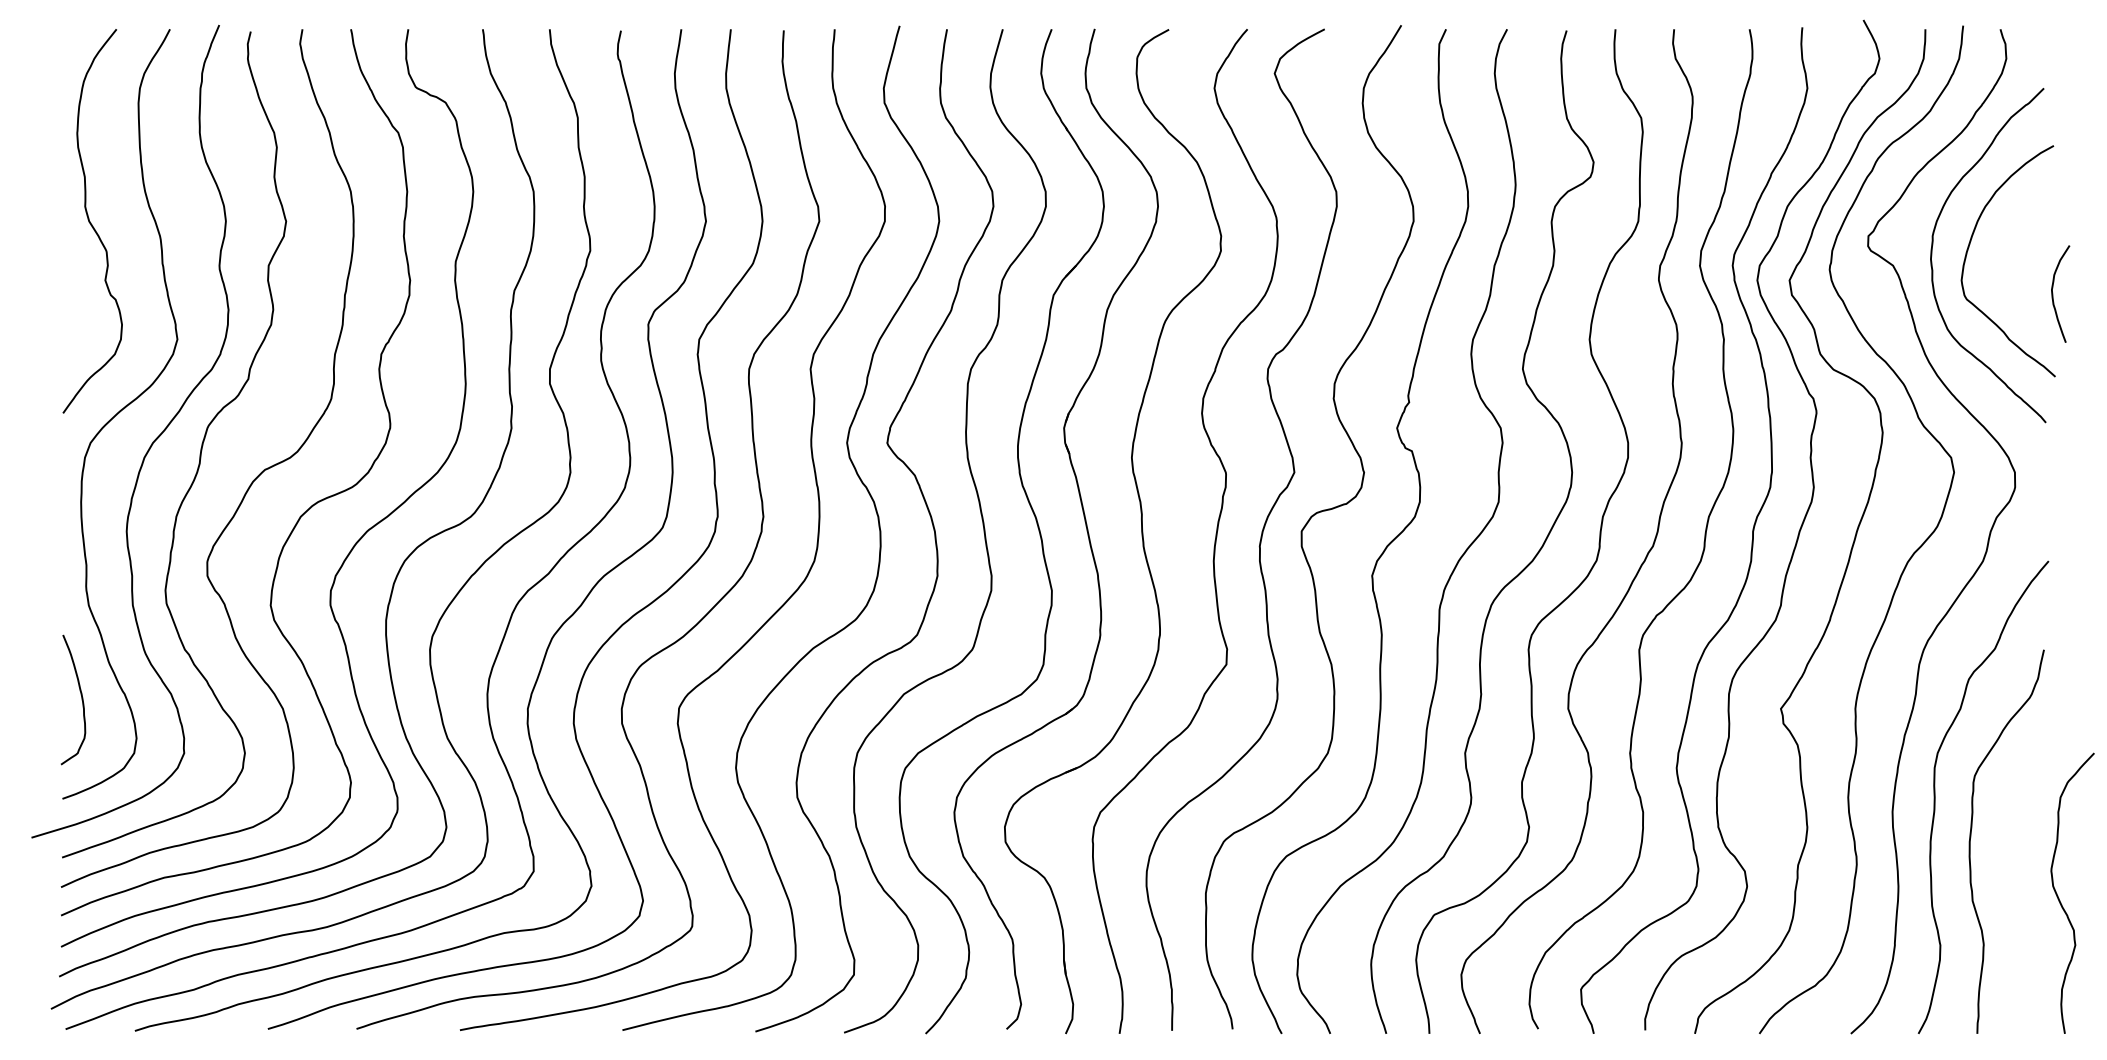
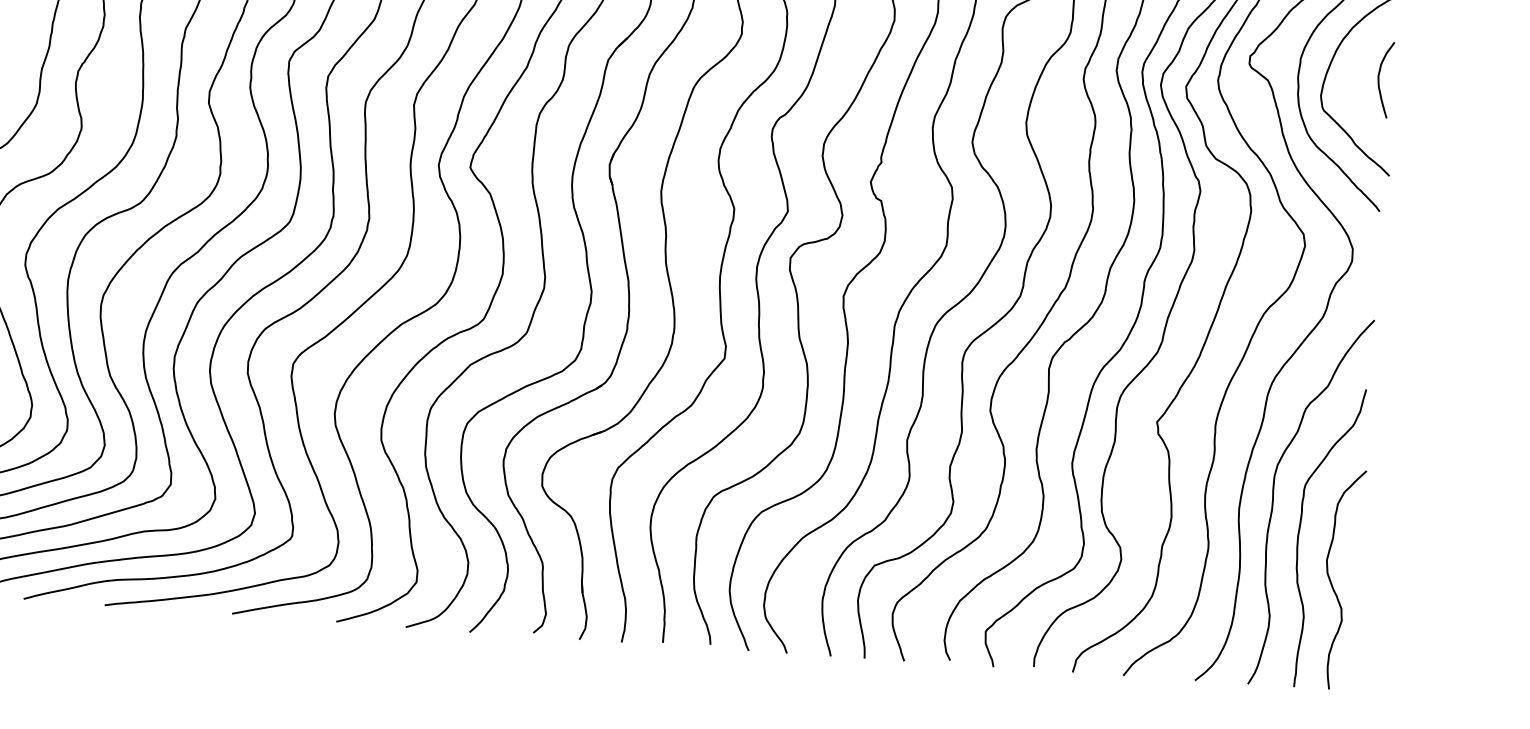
curve: (2053, 293) -> (1379, 79), moved
curve: (2058, 895) -> (1331, 580), moved

